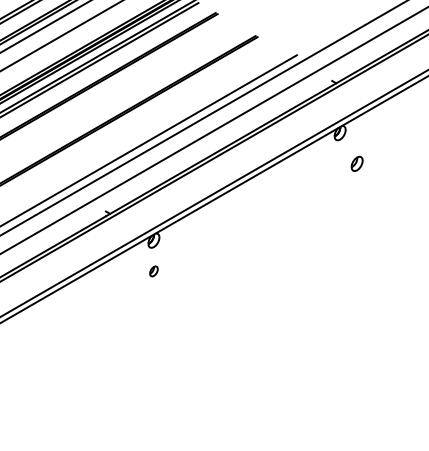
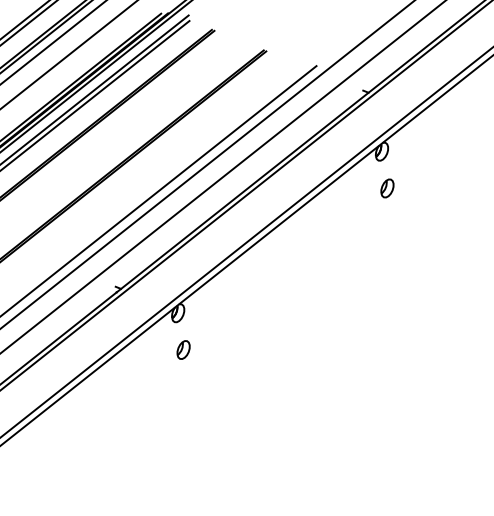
part: (356, 163) -> (386, 188), moved
part: (153, 271) -> (183, 350), size x1.43

